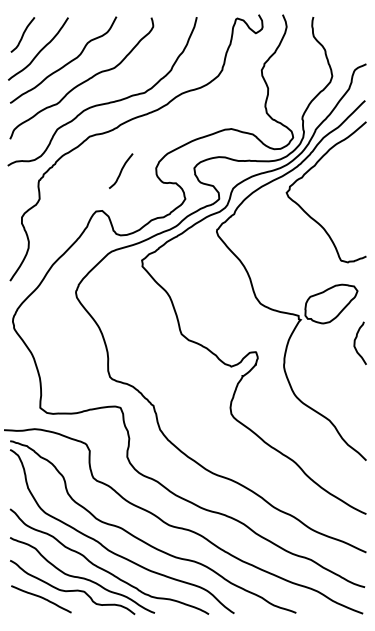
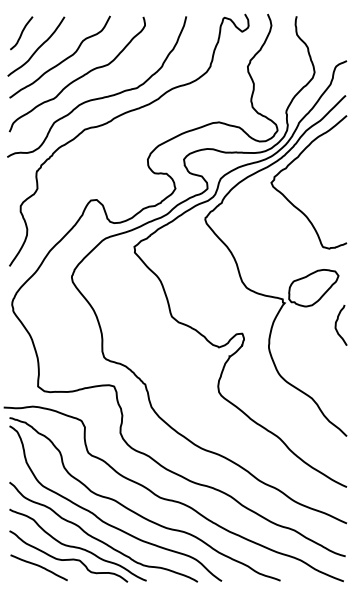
curve: (120, 171) -> (114, 162), removed

